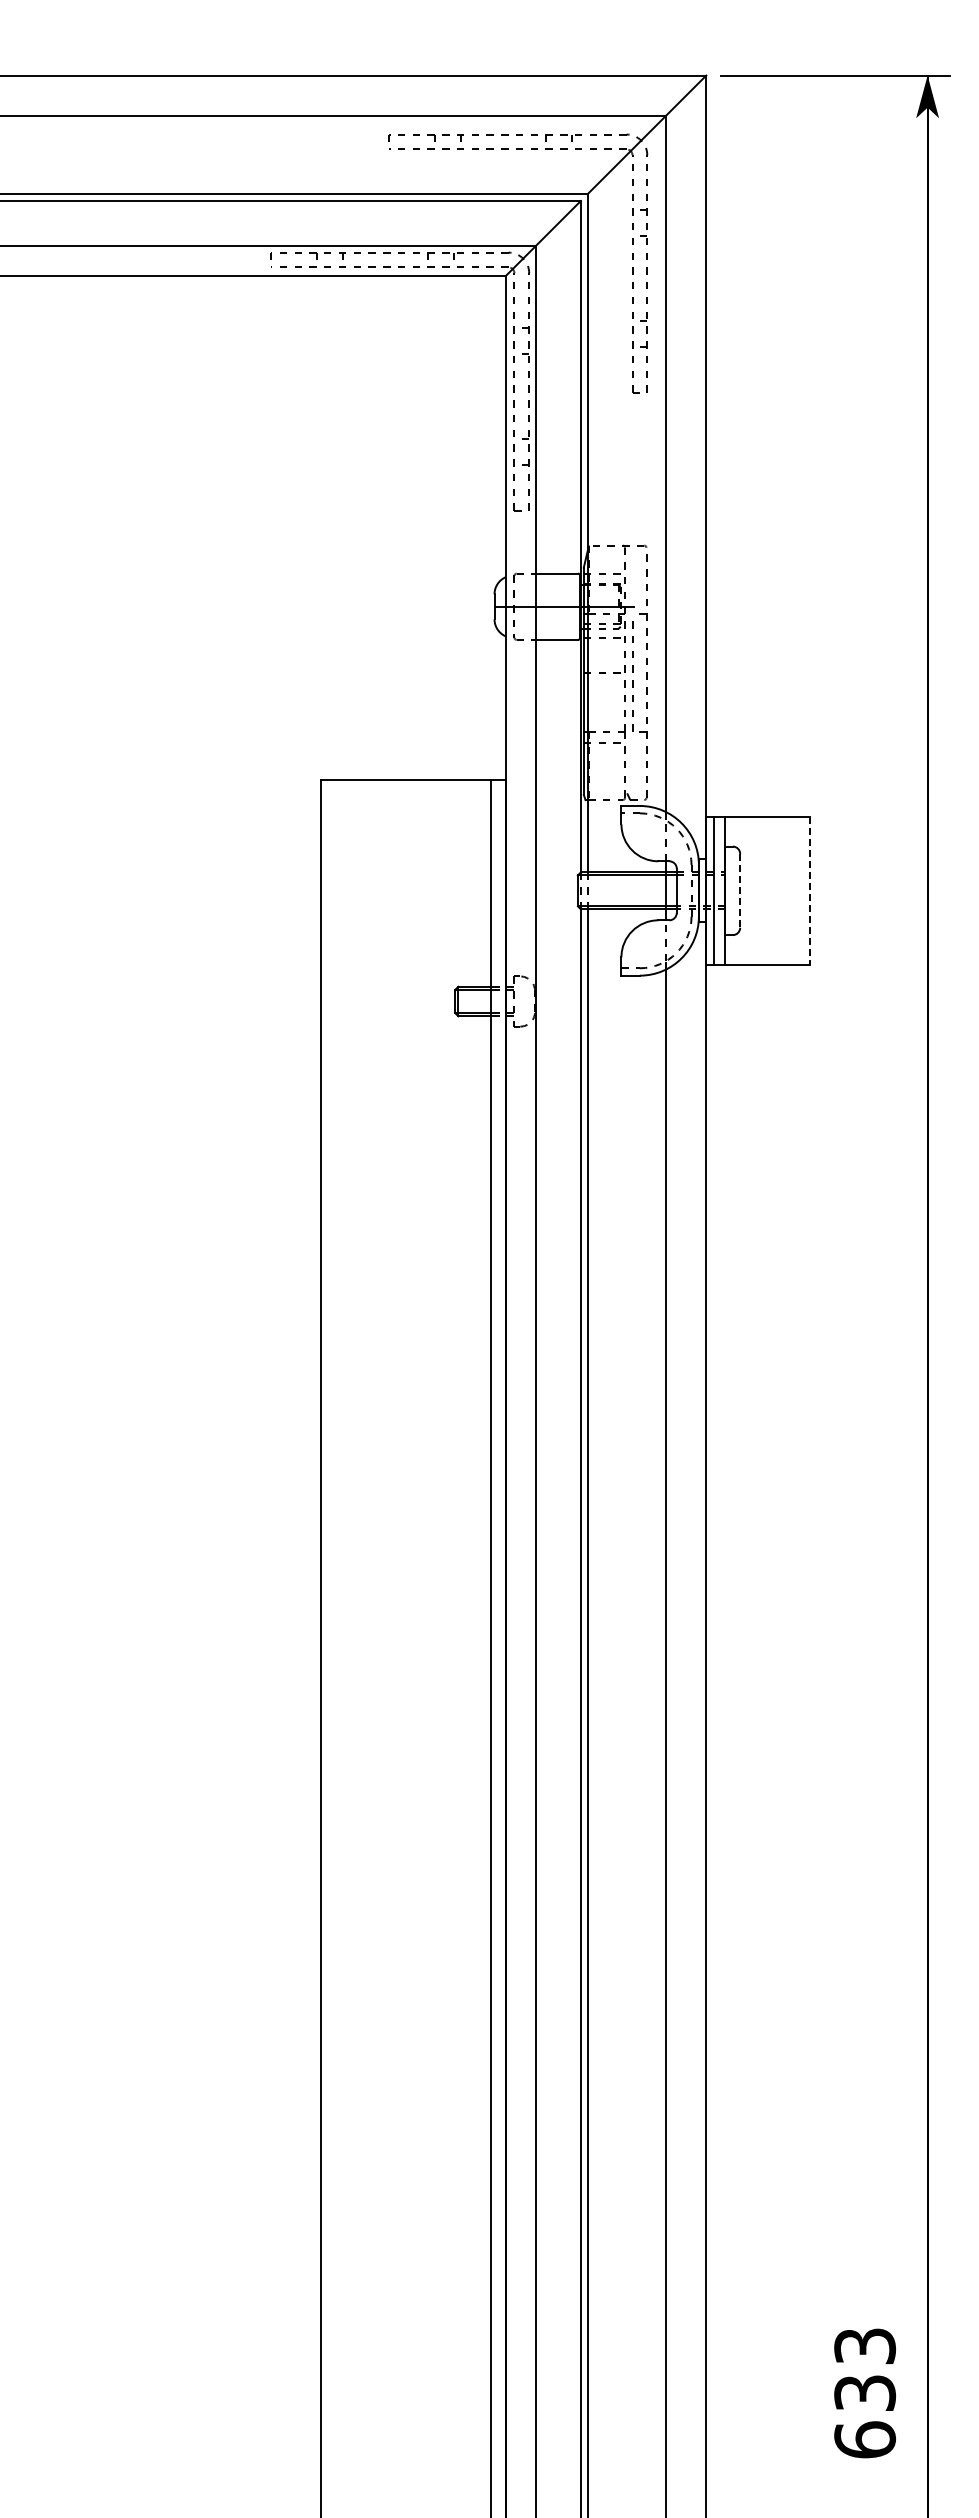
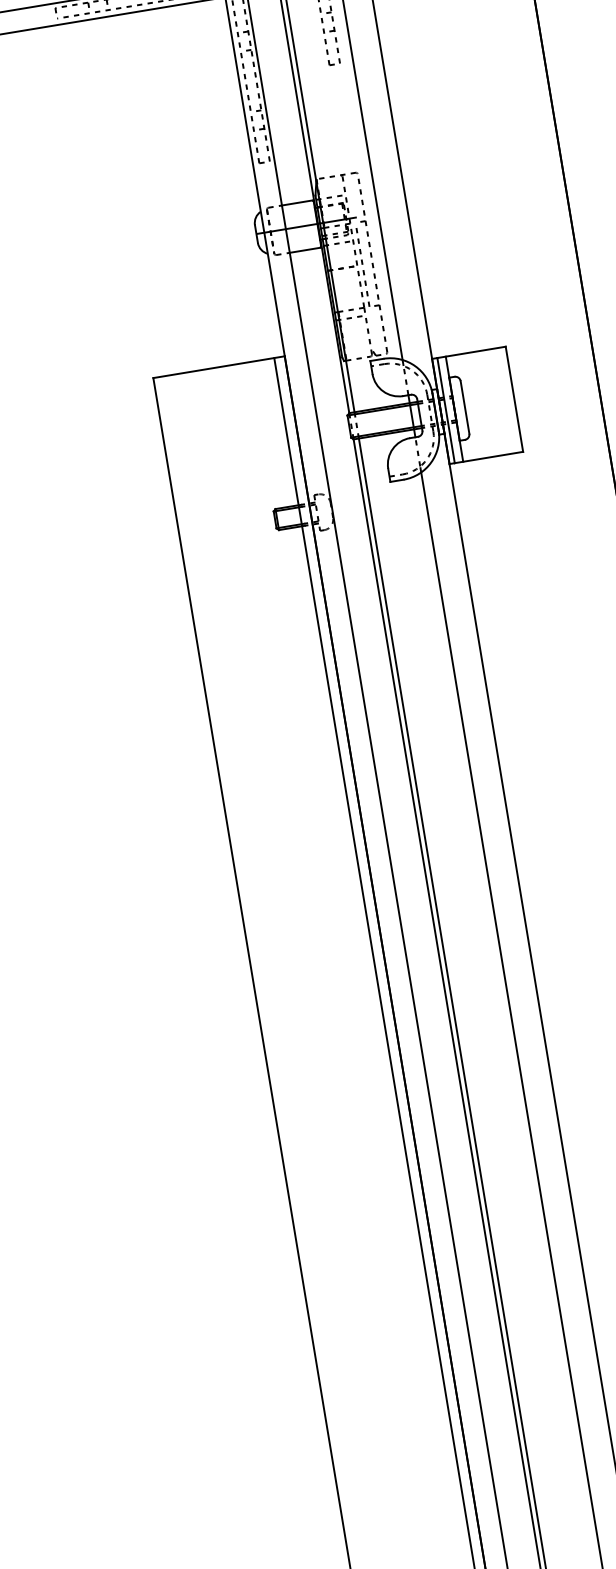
line: (740, 890) -> (465, 407), dashed -> solid
line: (809, 890) -> (514, 399), dashed -> solid

